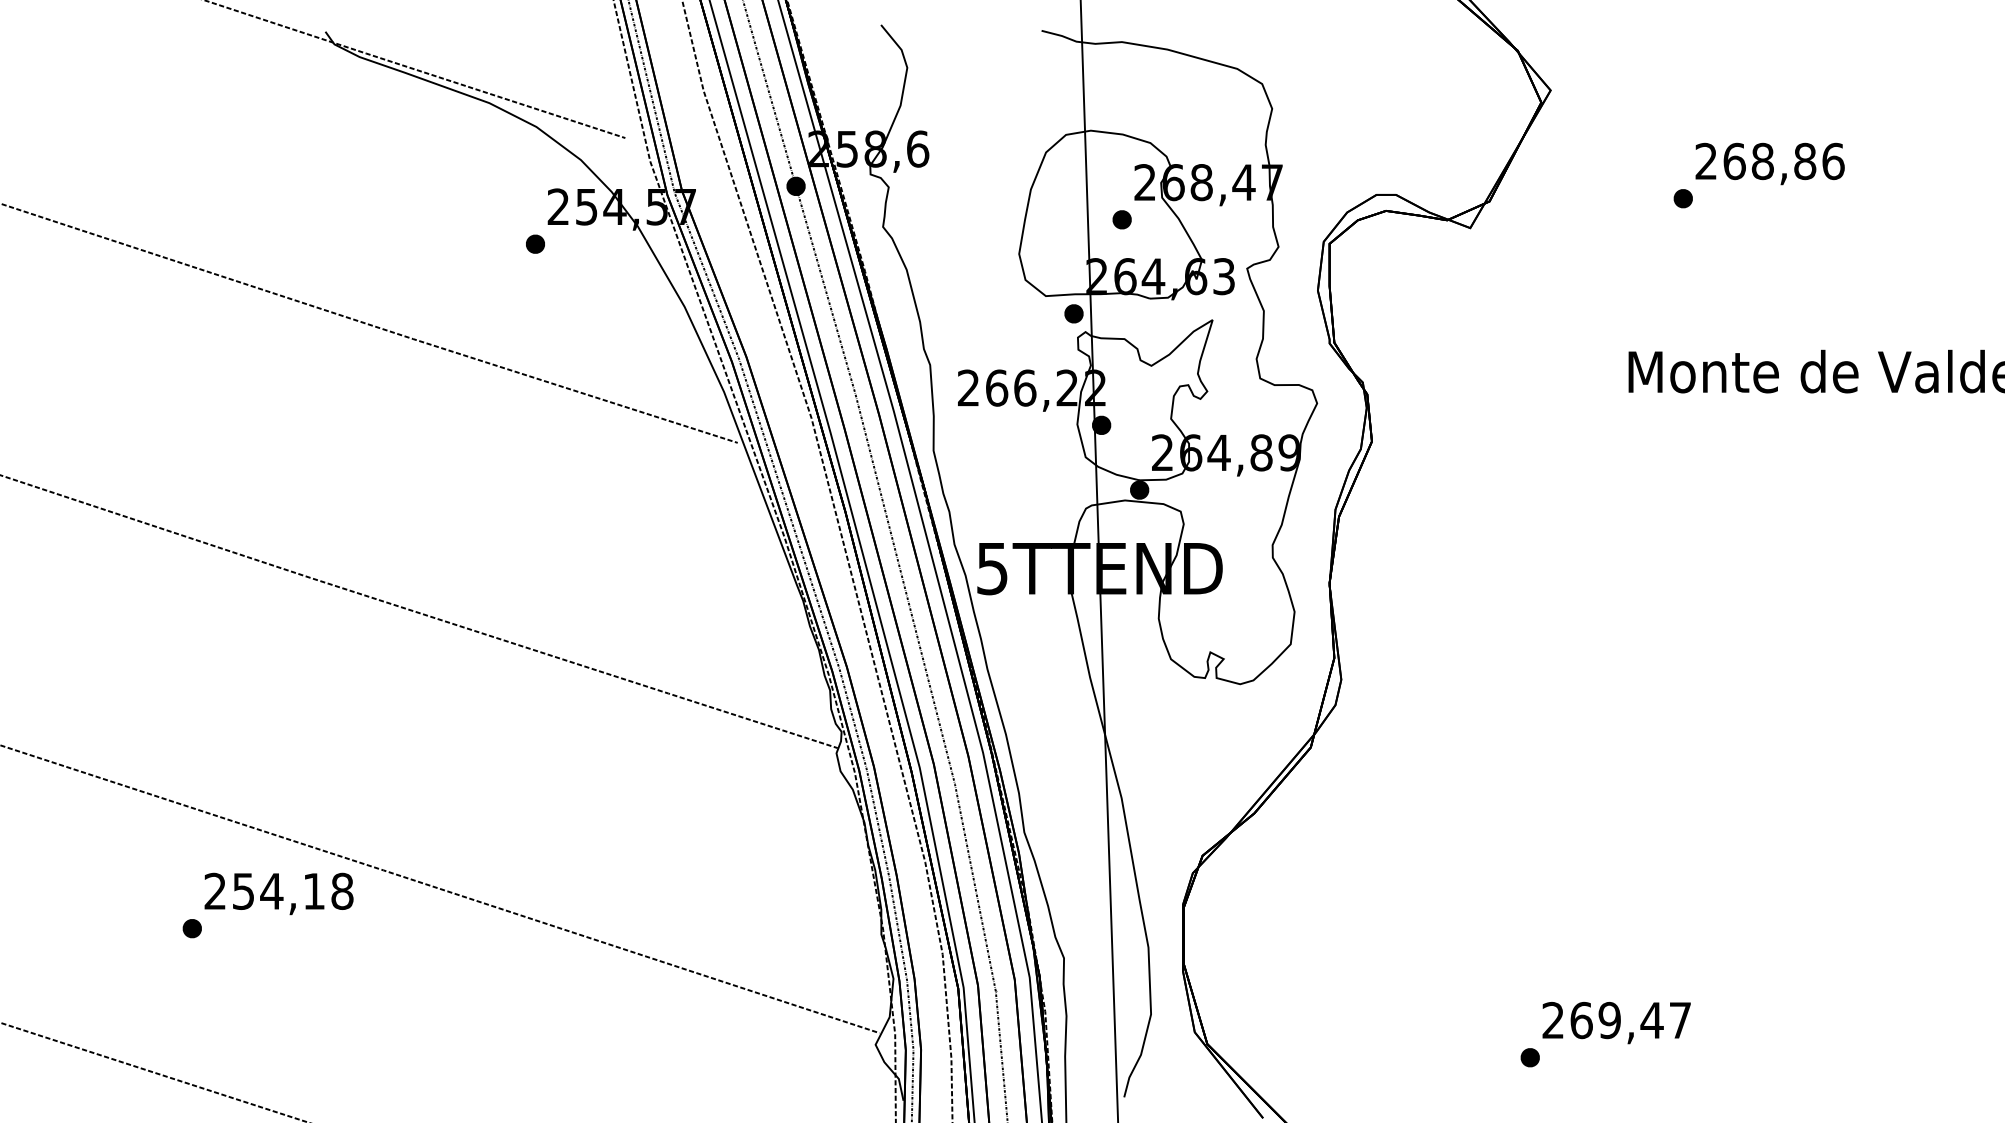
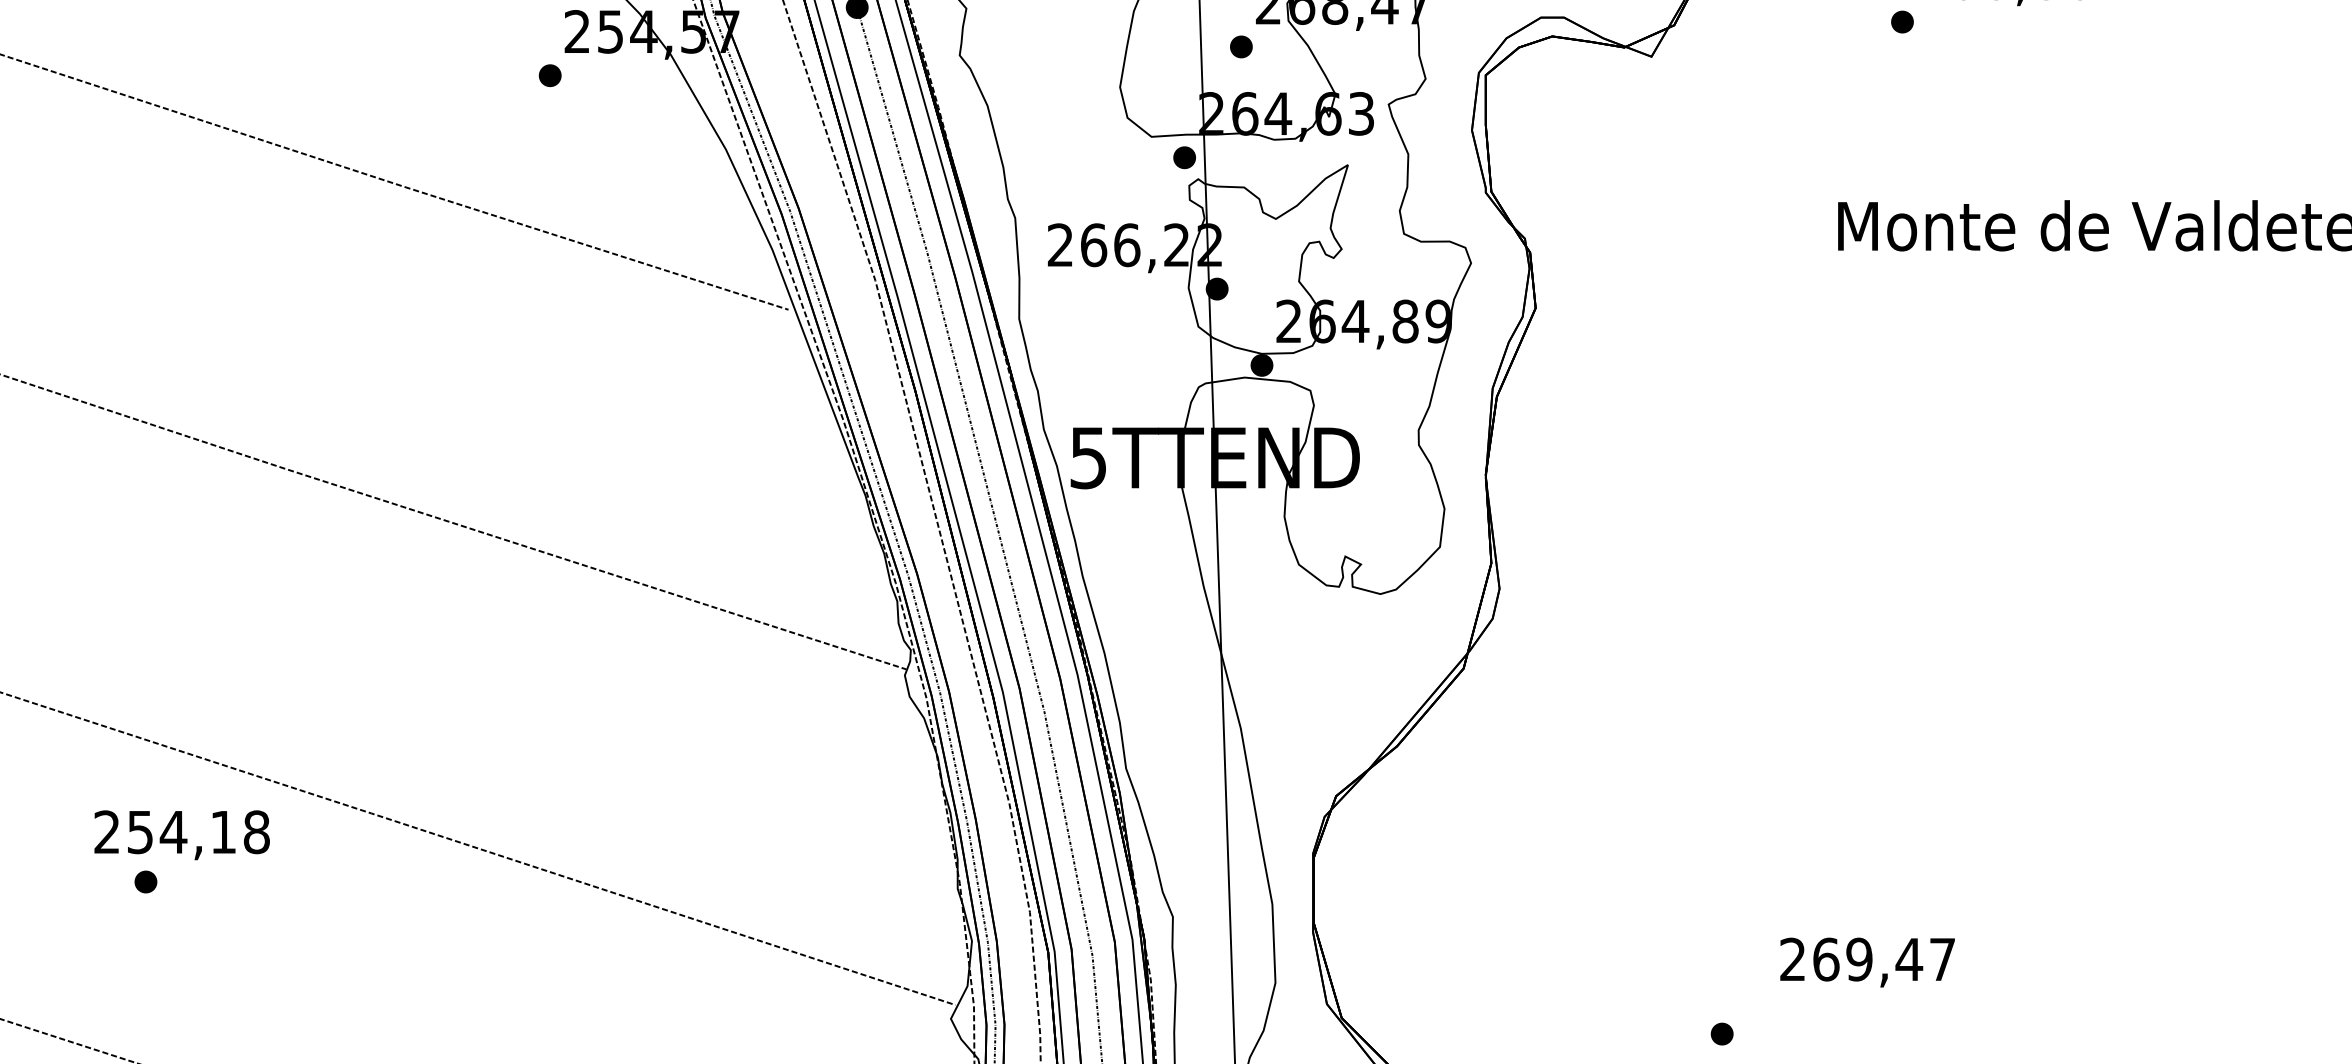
text: (278, 893) -> (181, 834), moved
text: (1616, 1023) -> (1867, 963), moved

